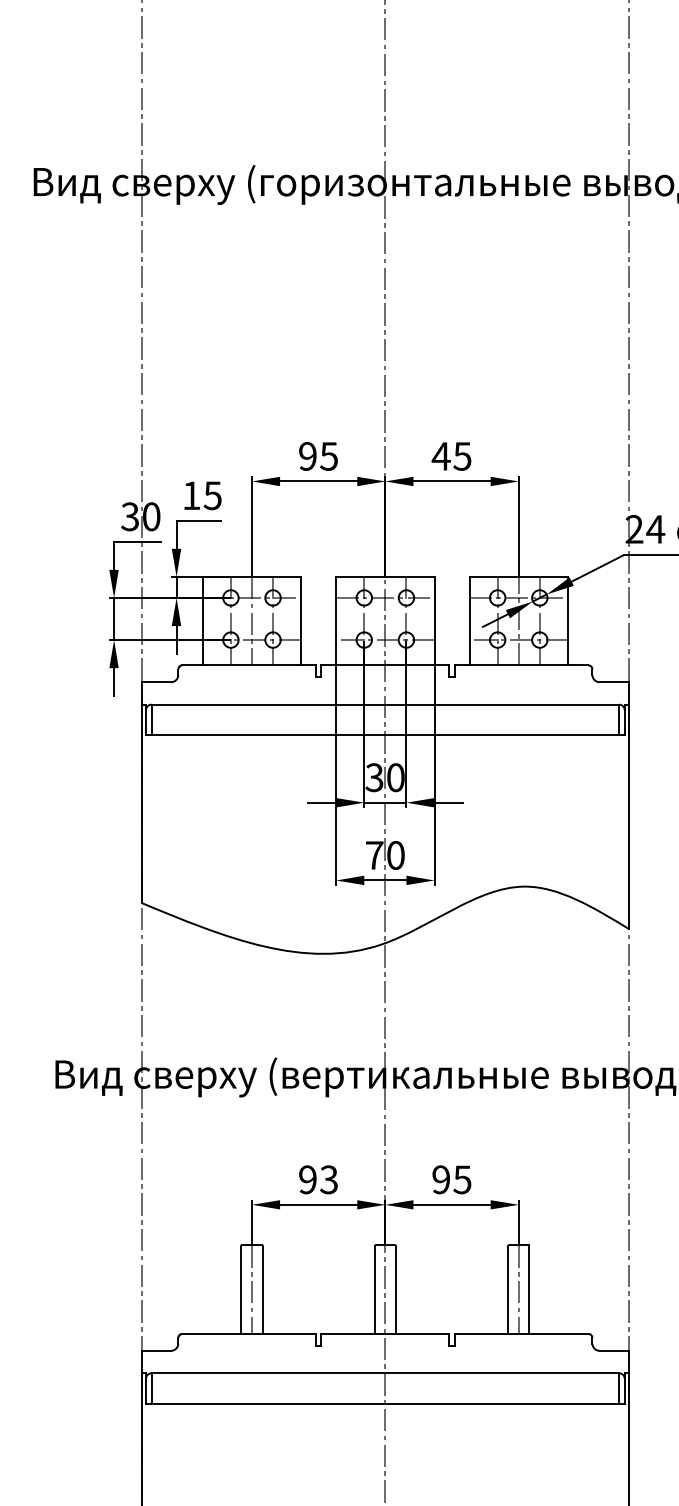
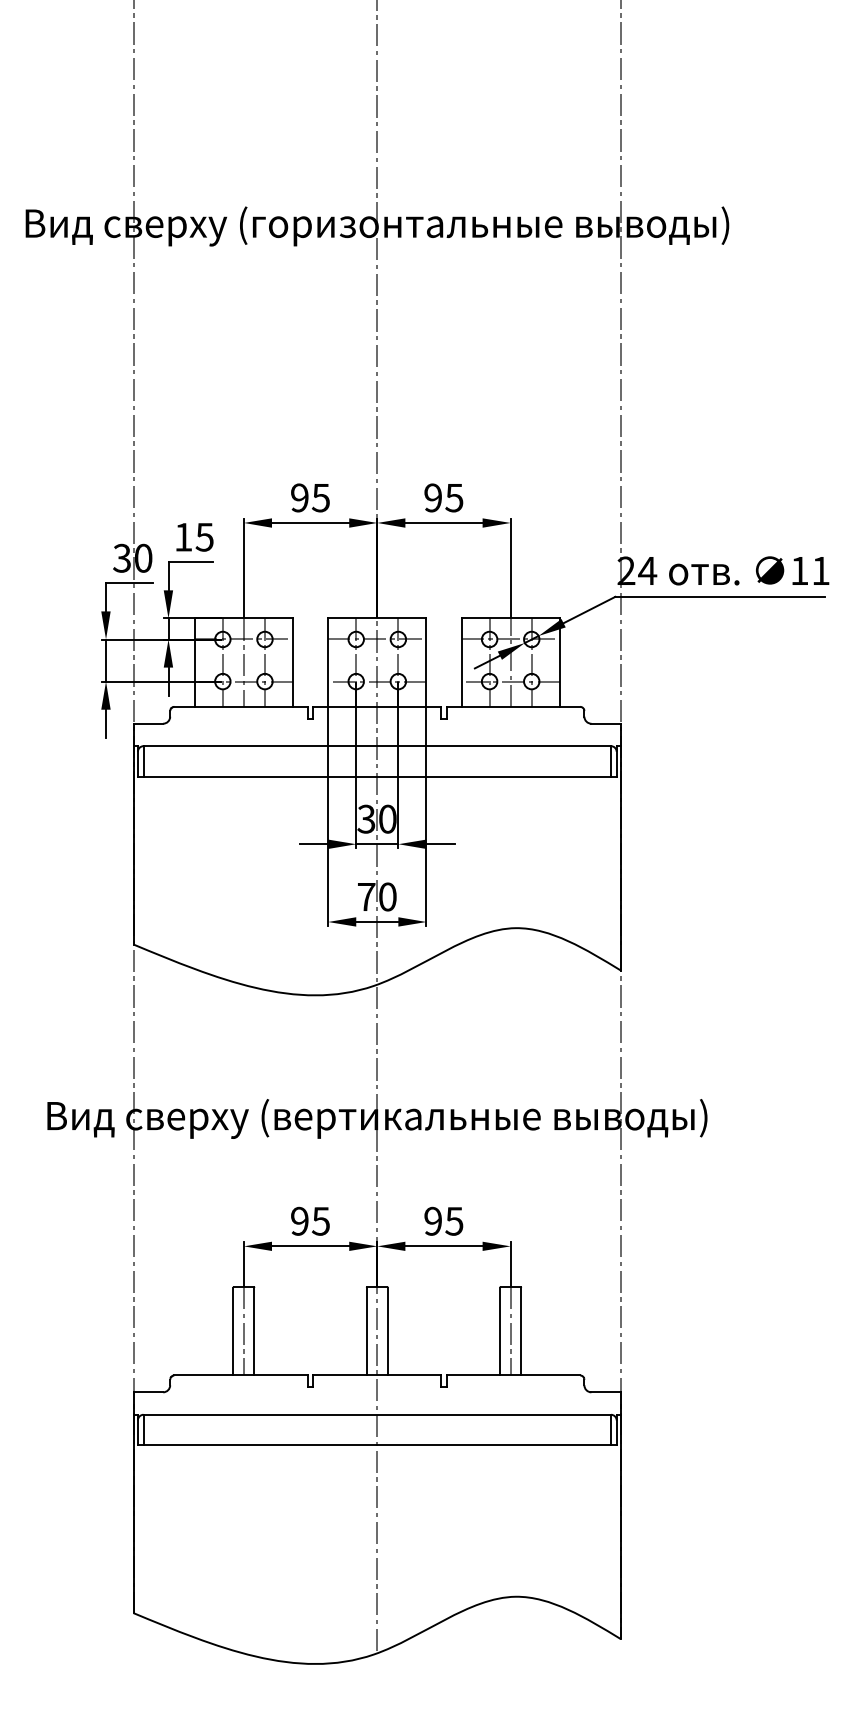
text: (440, 455) -> (432, 497), 45 -> 95
text: (329, 1178) -> (321, 1220), 93 -> 95

